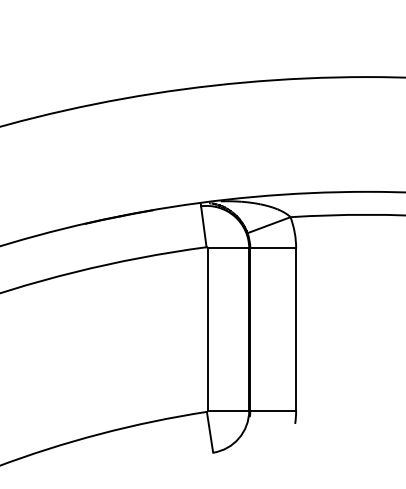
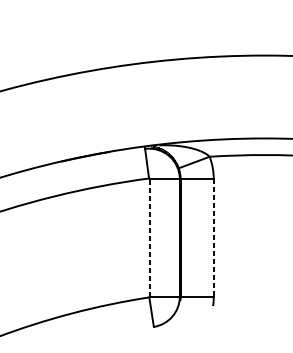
line: (207, 329) -> (149, 237), solid -> dashed
line: (296, 330) -> (214, 238), solid -> dashed

